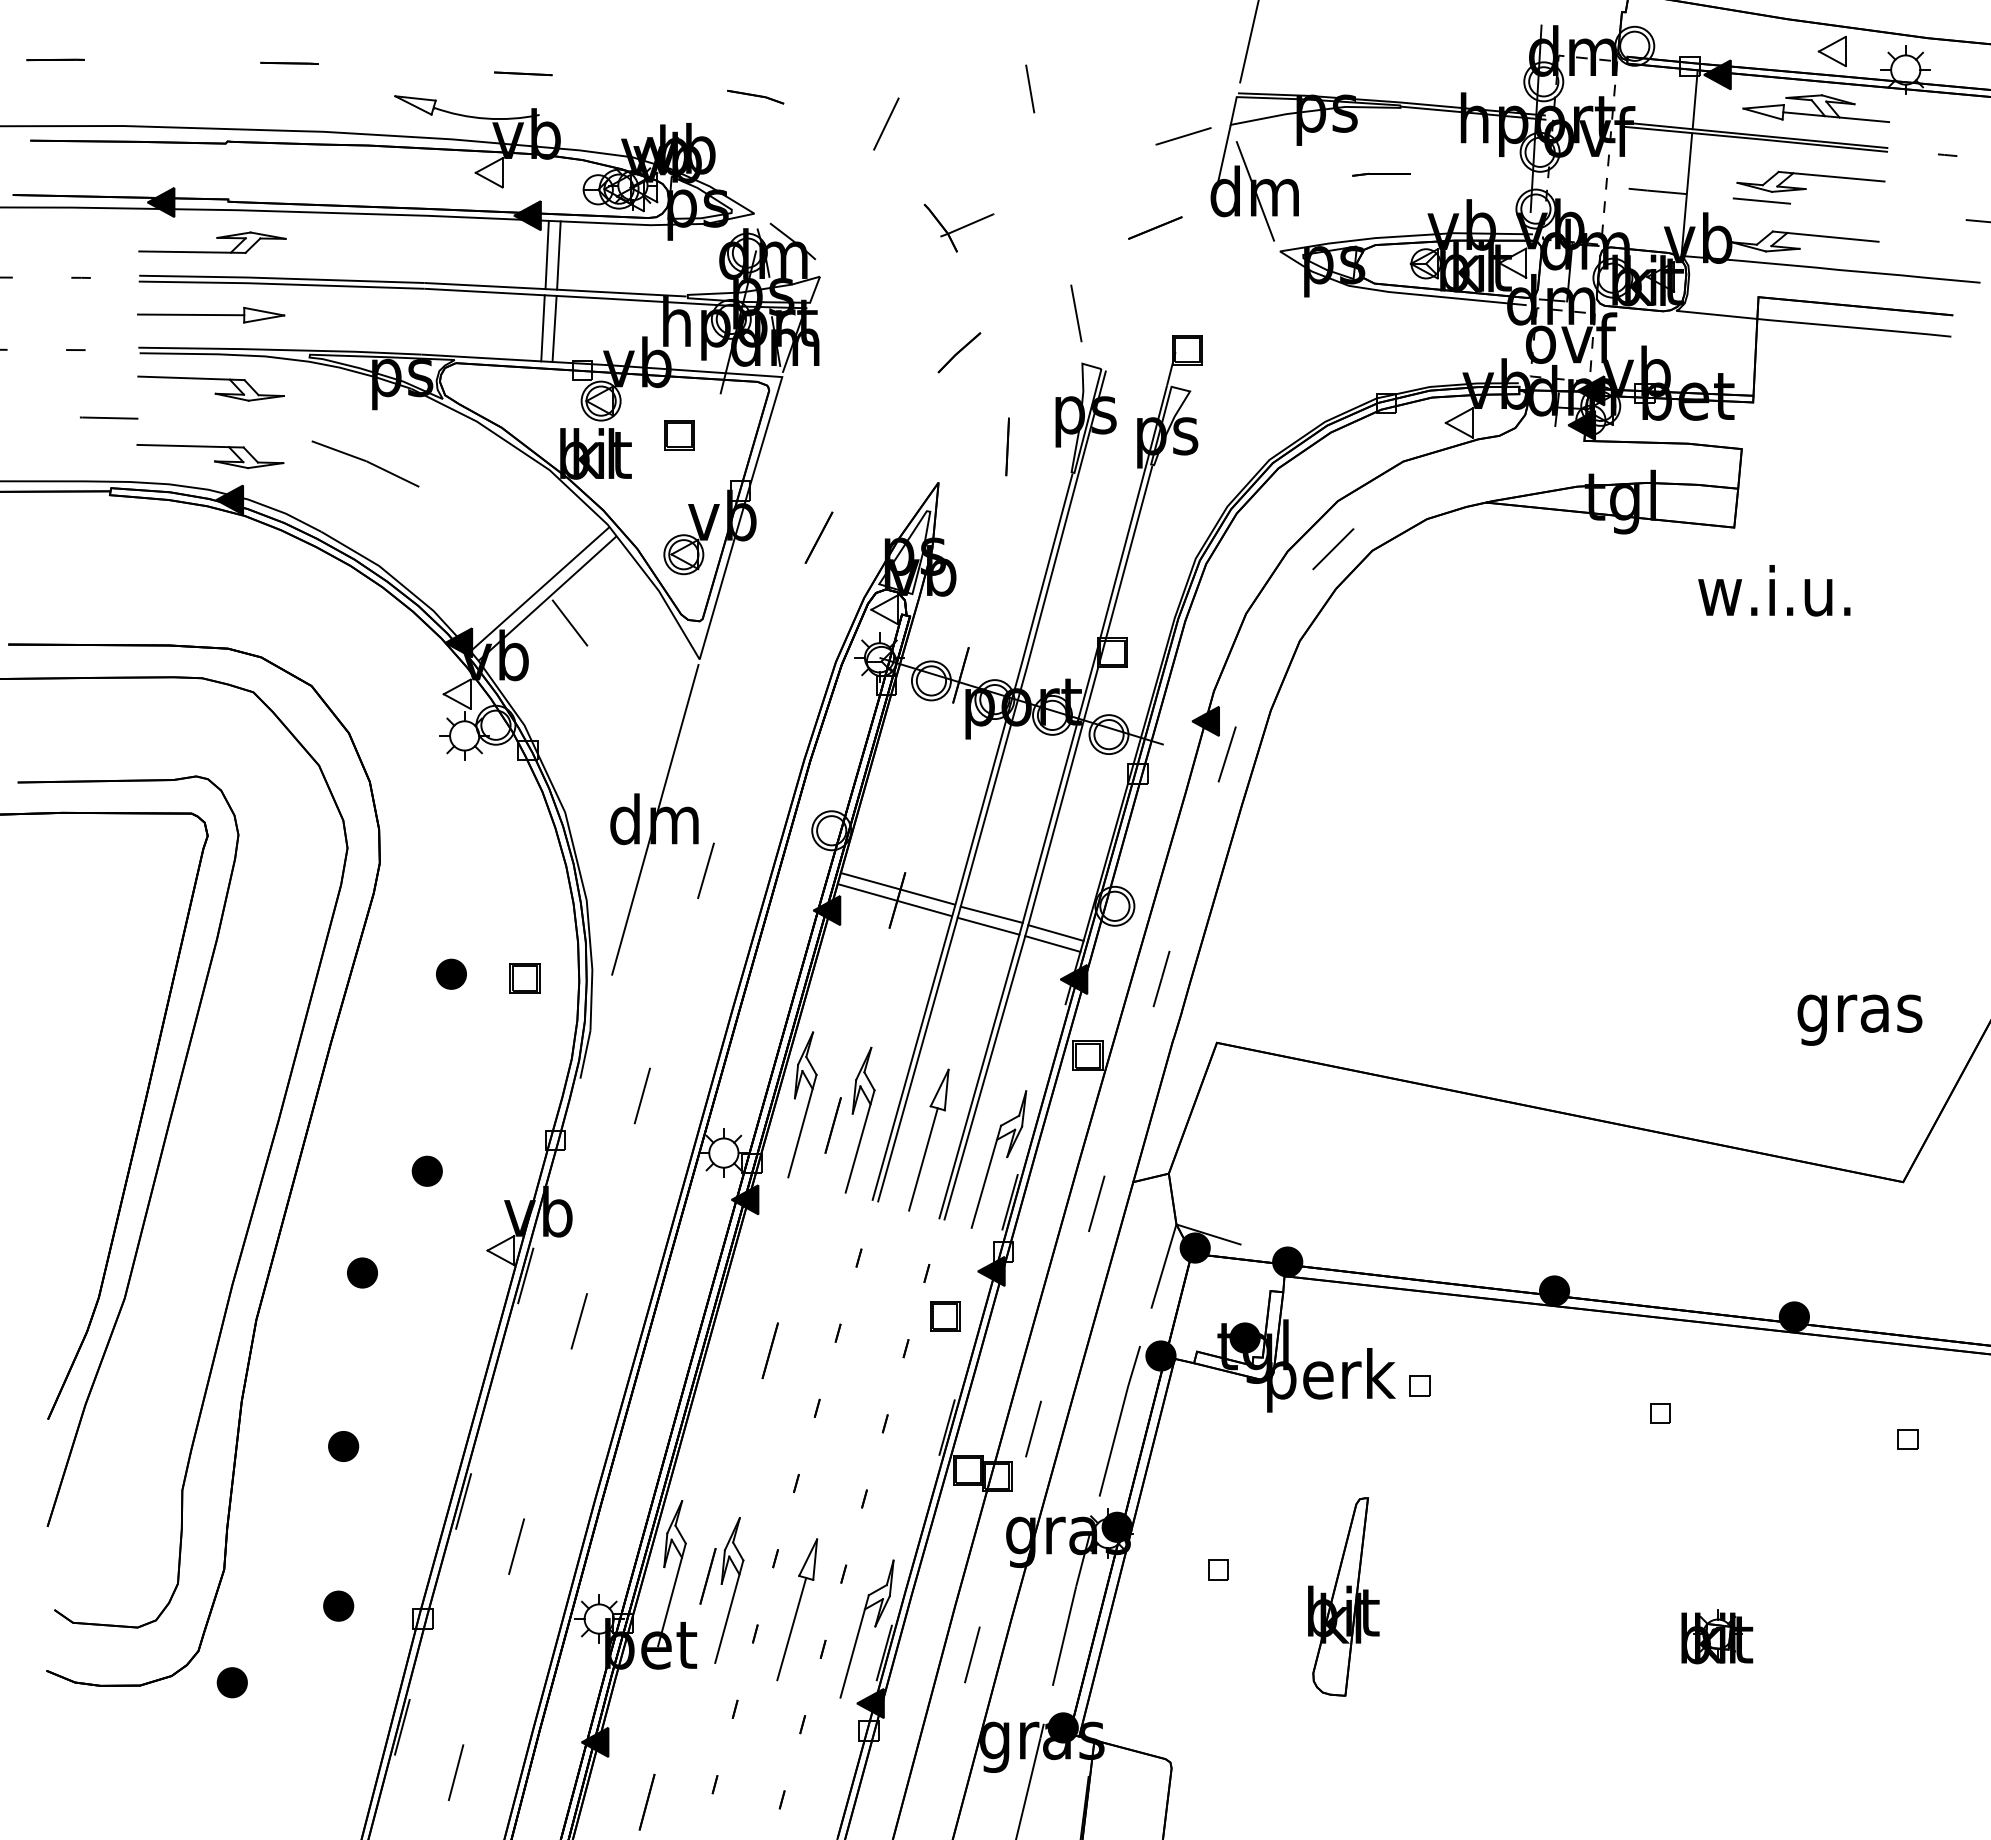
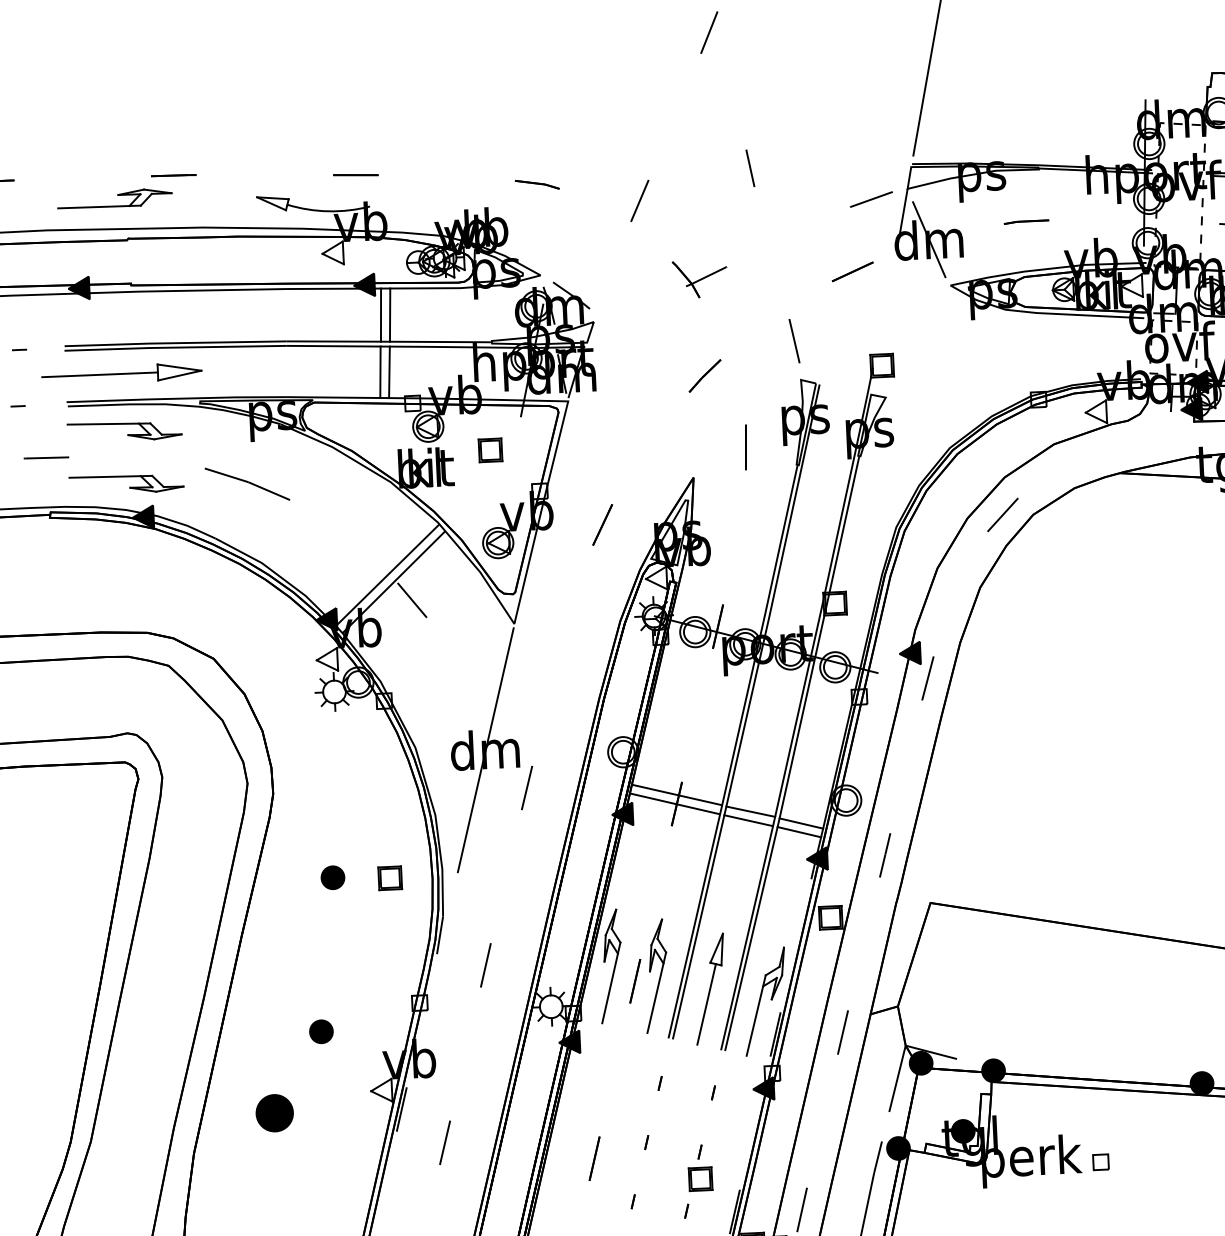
part: (212, 242) -> (114, 198), moved
part: (211, 315) -> (122, 374), size x1.4
part: (362, 1272) -> (274, 1112), size x1.6
part: (945, 1316) -> (700, 1179), moved

